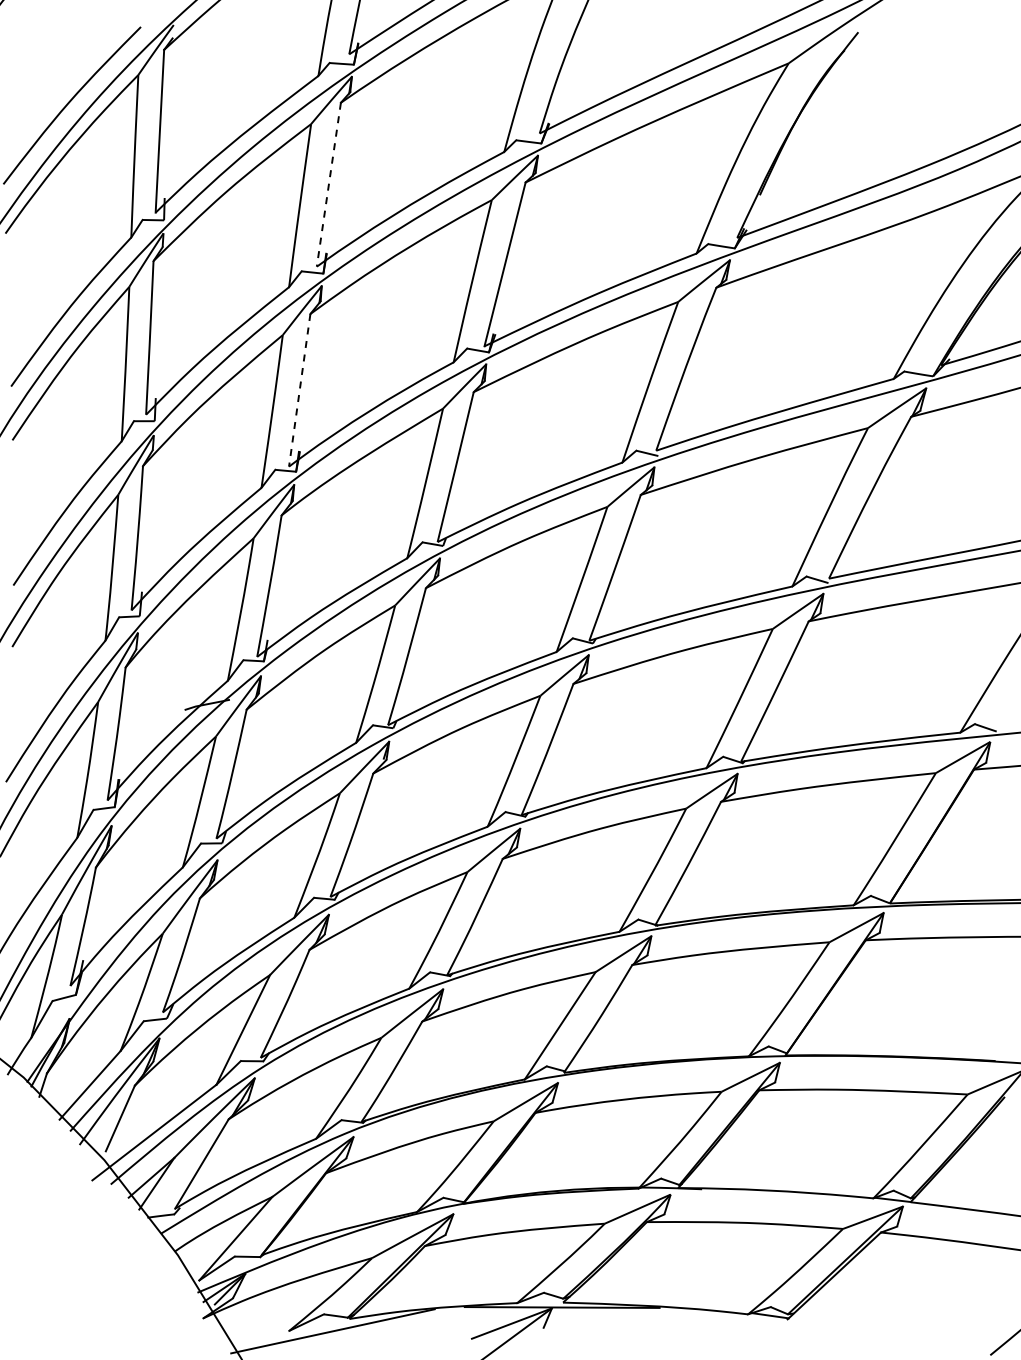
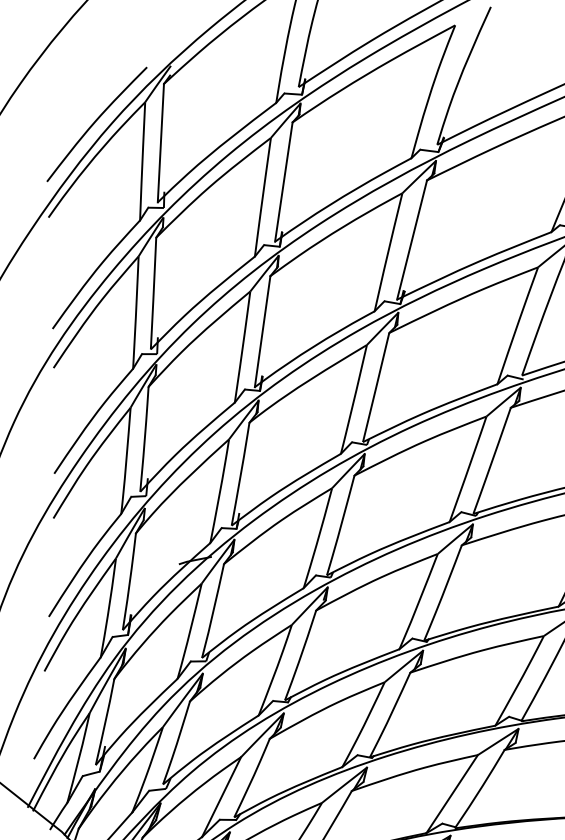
line: (328, 184) -> (283, 181), dashed -> solid
line: (299, 390) -> (262, 331), dashed -> solid

